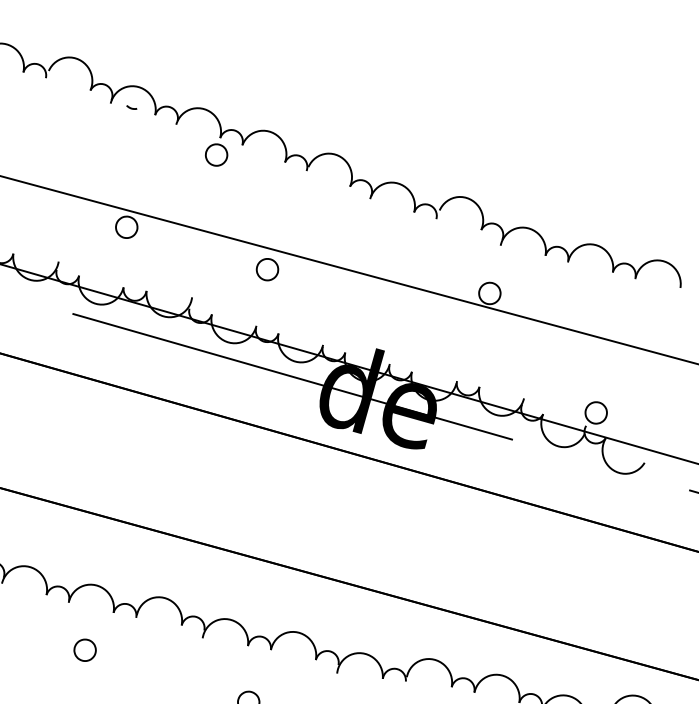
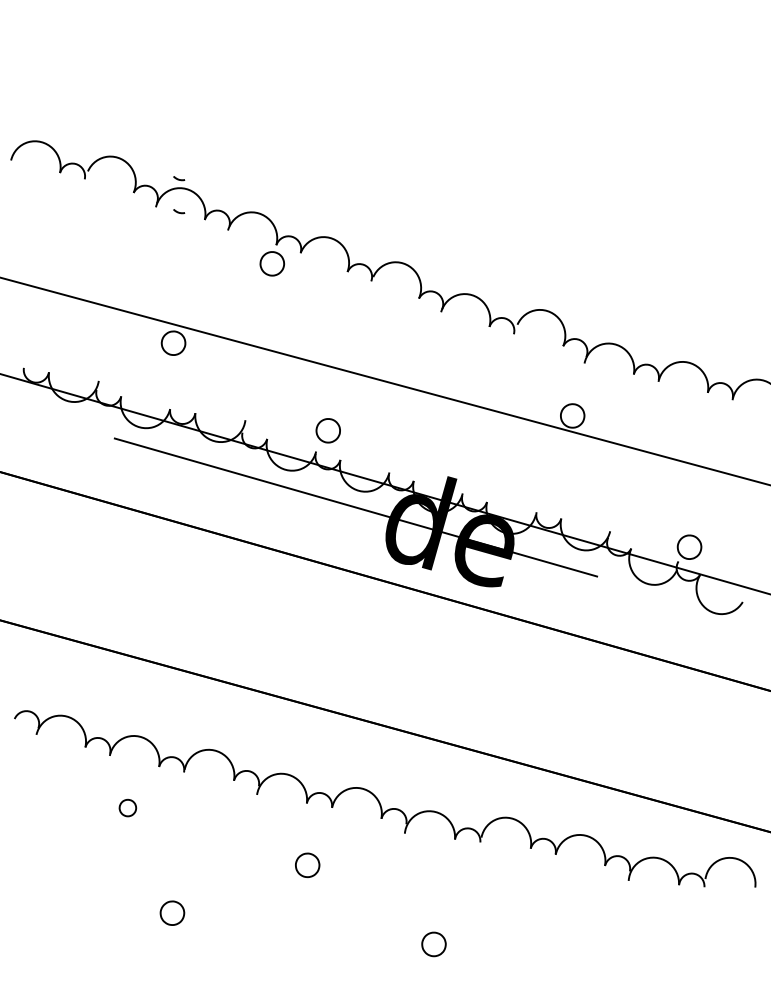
curve: (131, 77) -> (178, 178), added
part: (266, 269) -> (327, 430), moved
part: (84, 649) -> (127, 807), size x0.7

